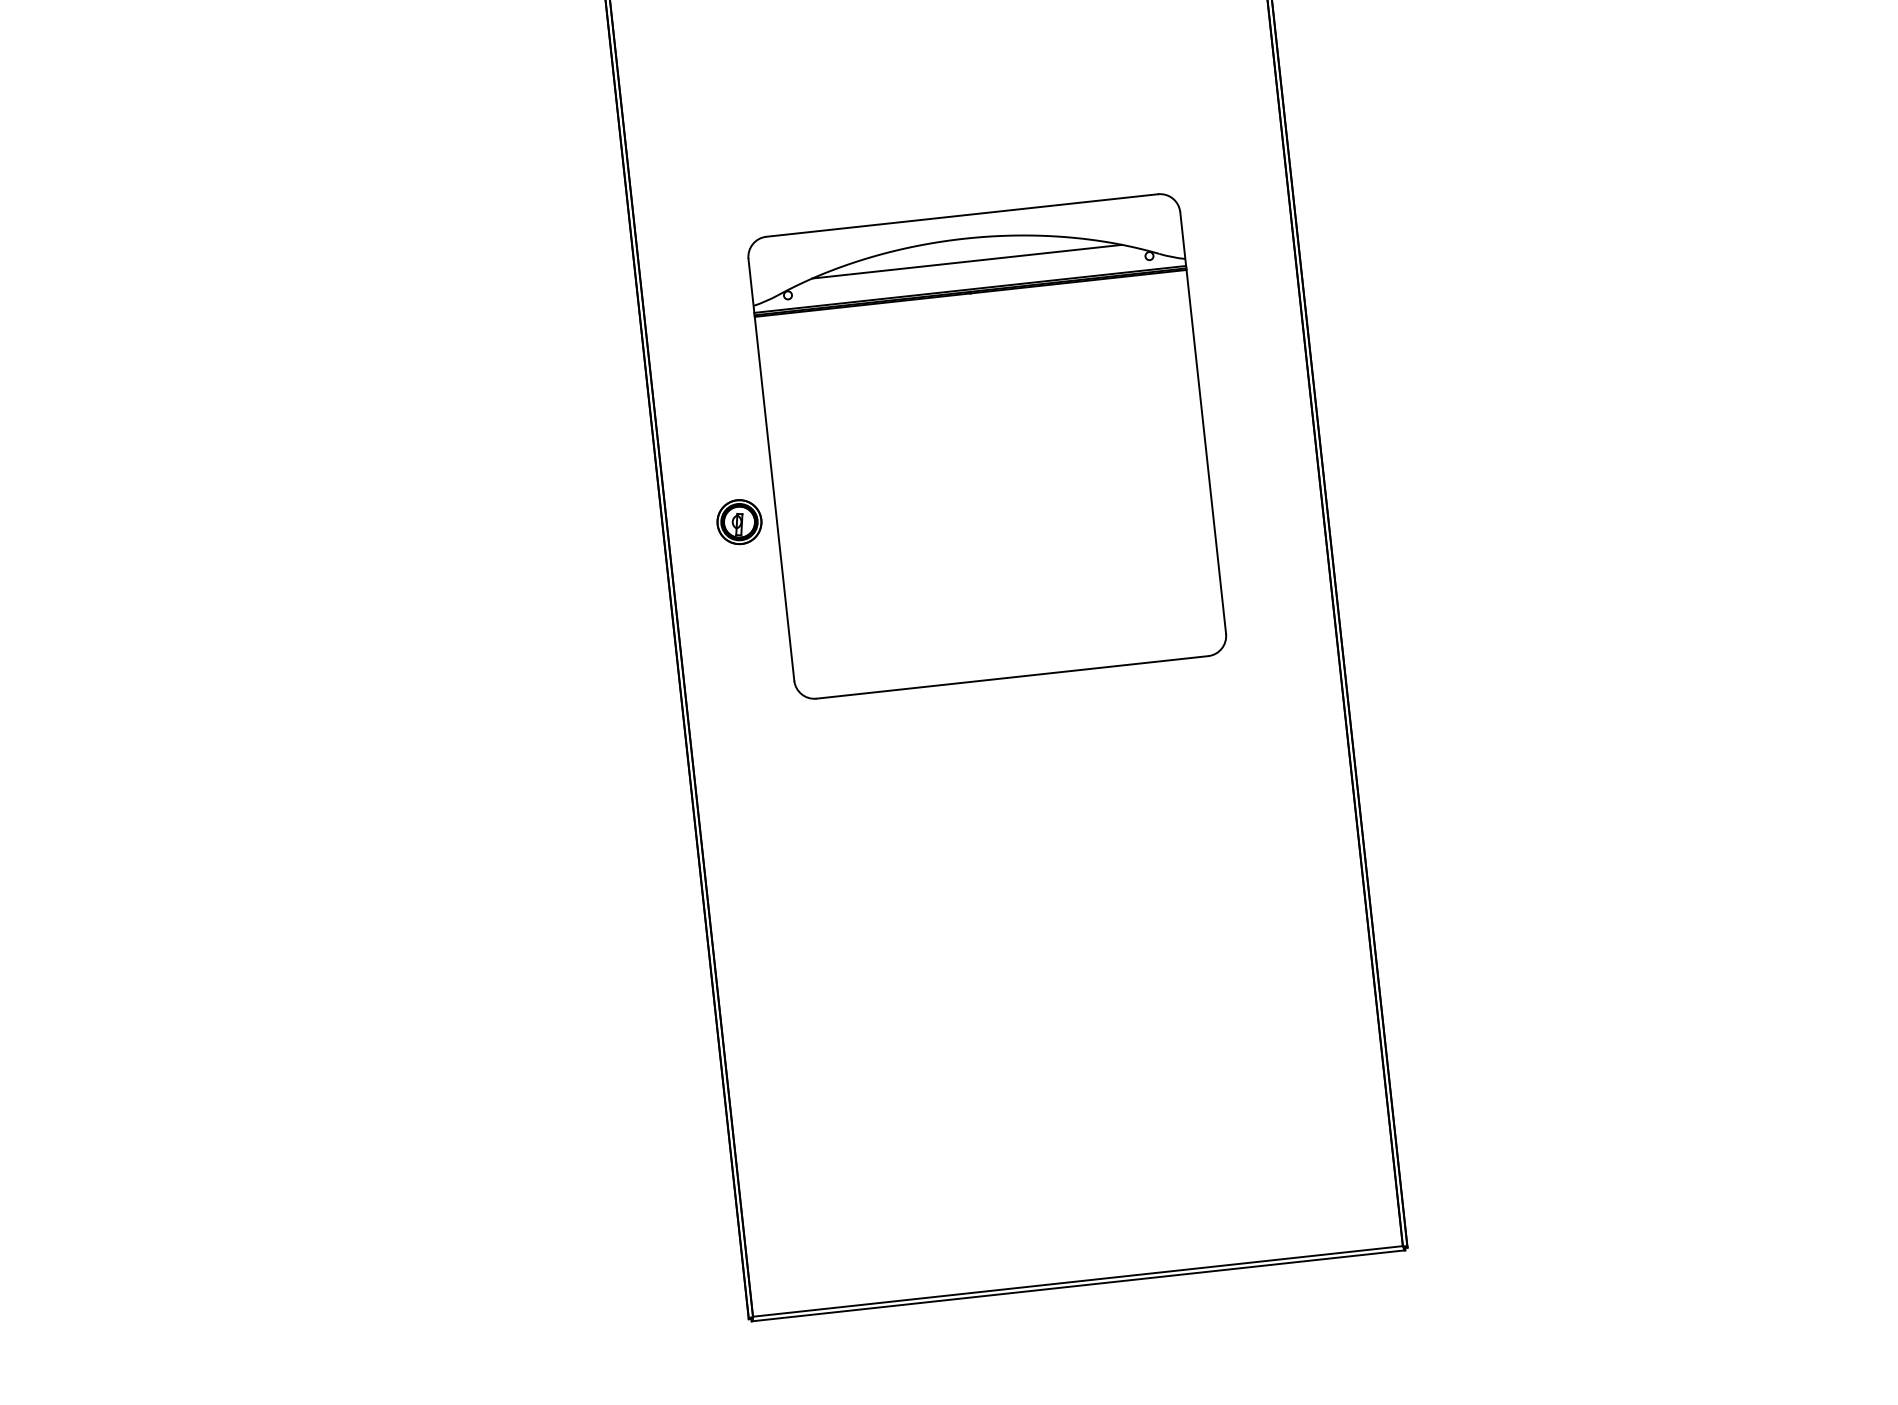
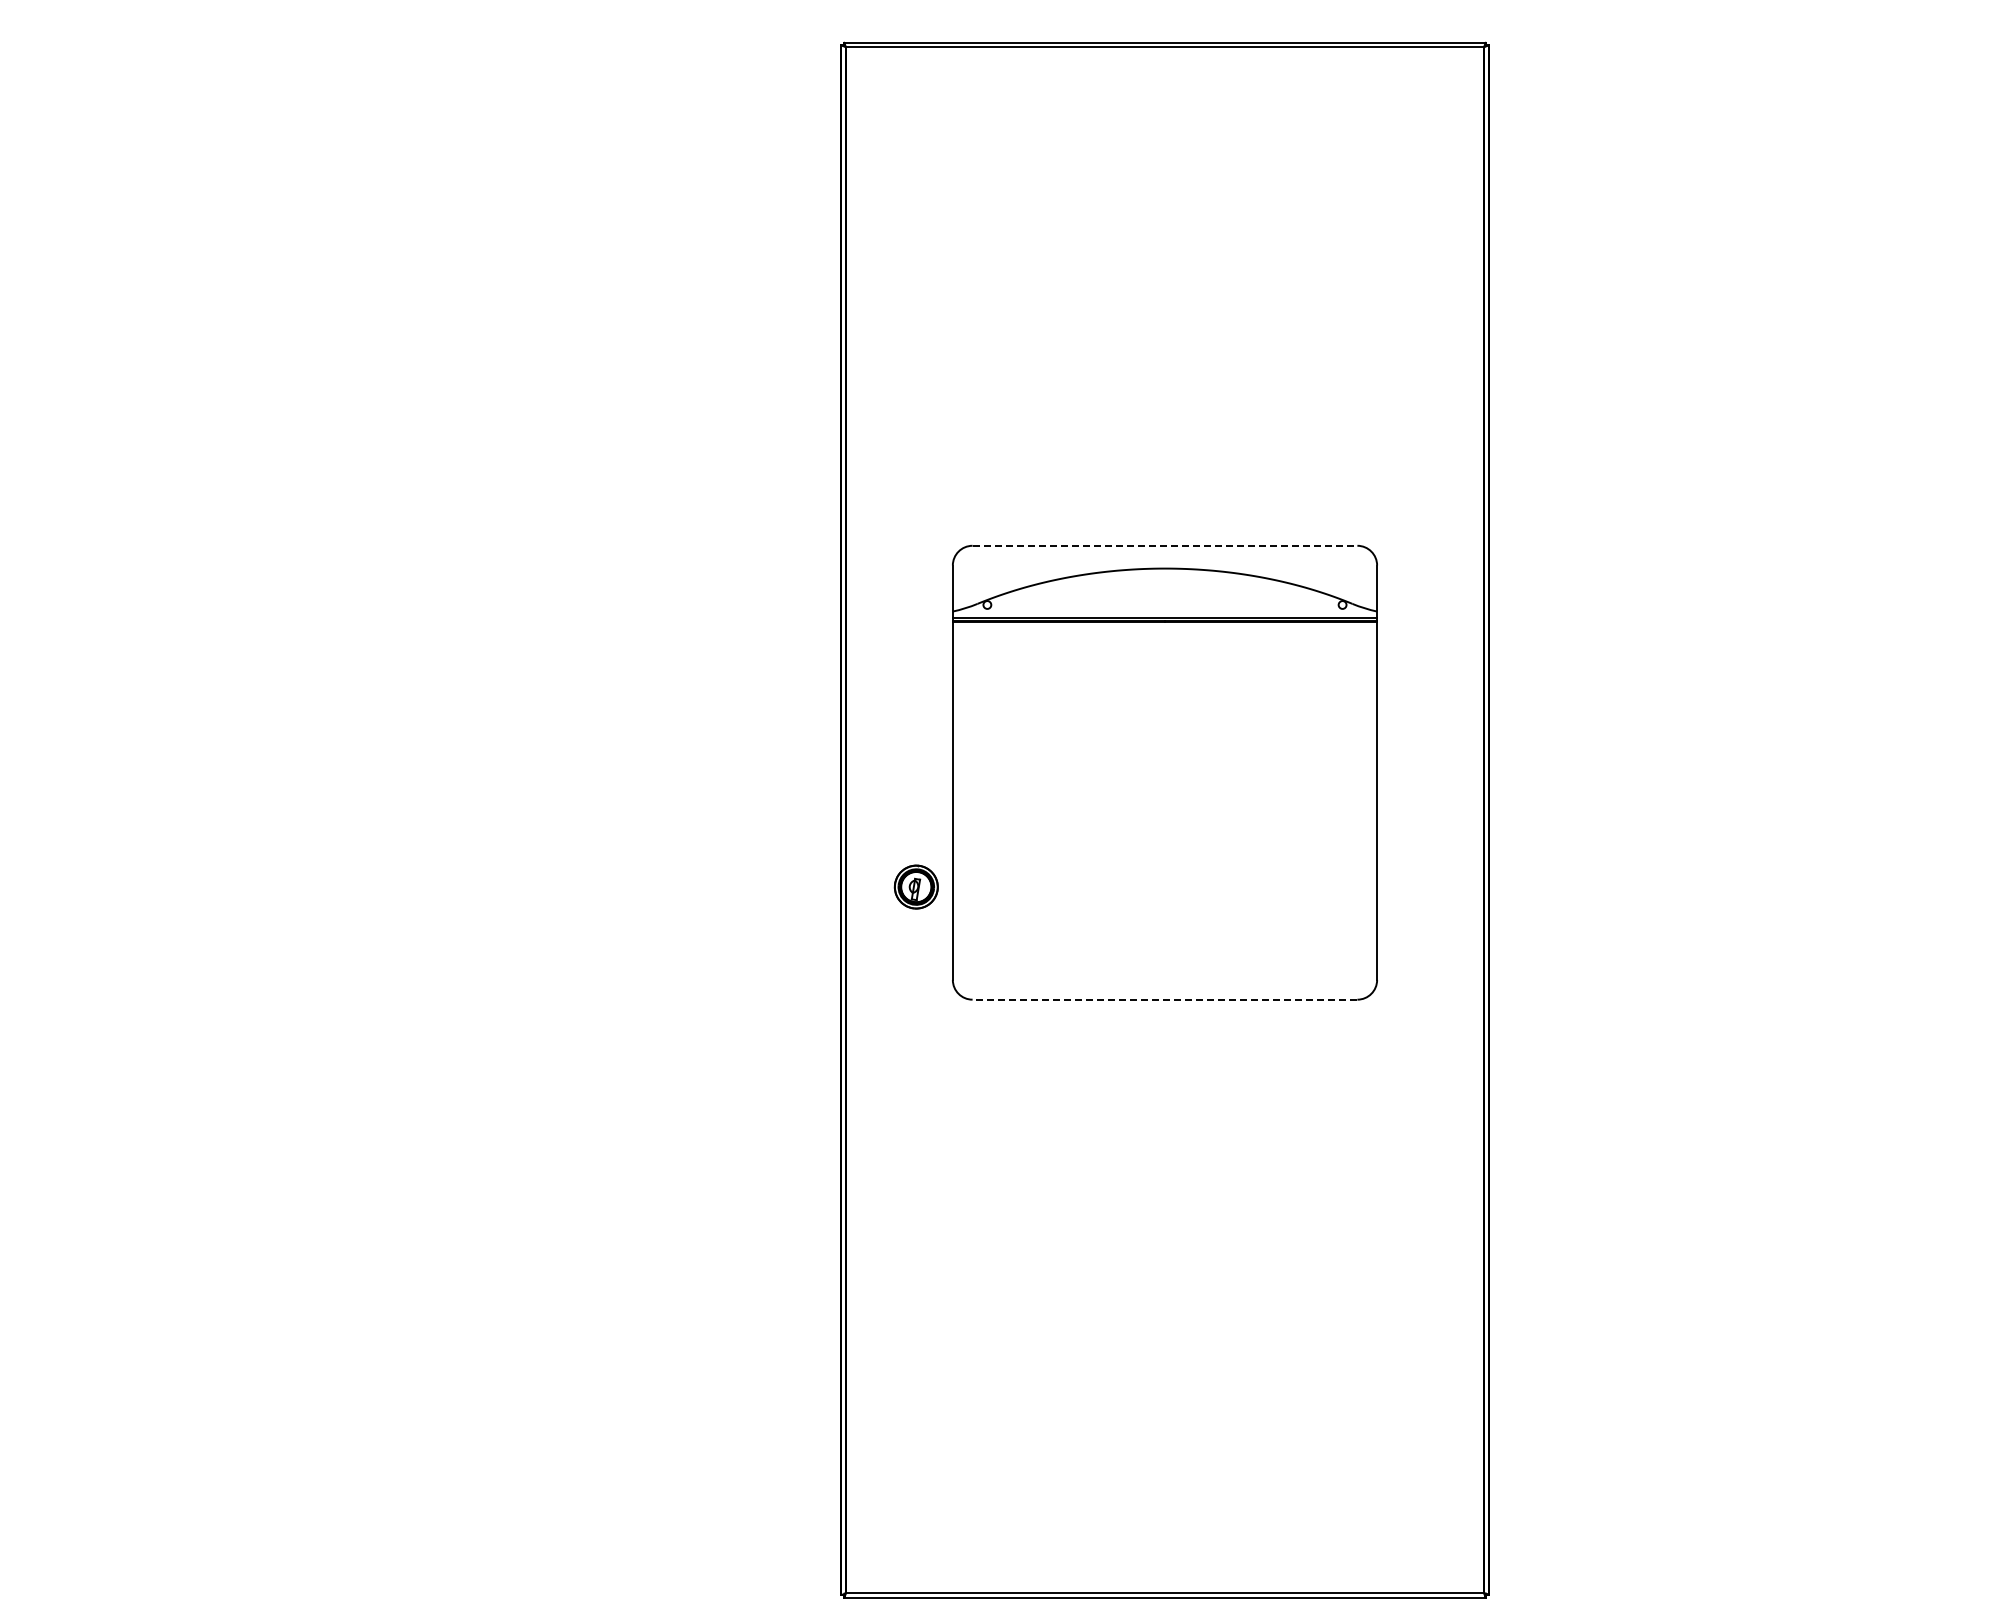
line: (962, 215) -> (1165, 545), solid -> dashed
line: (966, 262) -> (1164, 591), removed
part: (738, 521) -> (915, 886), moved
line: (1011, 677) -> (1164, 999), solid -> dashed

